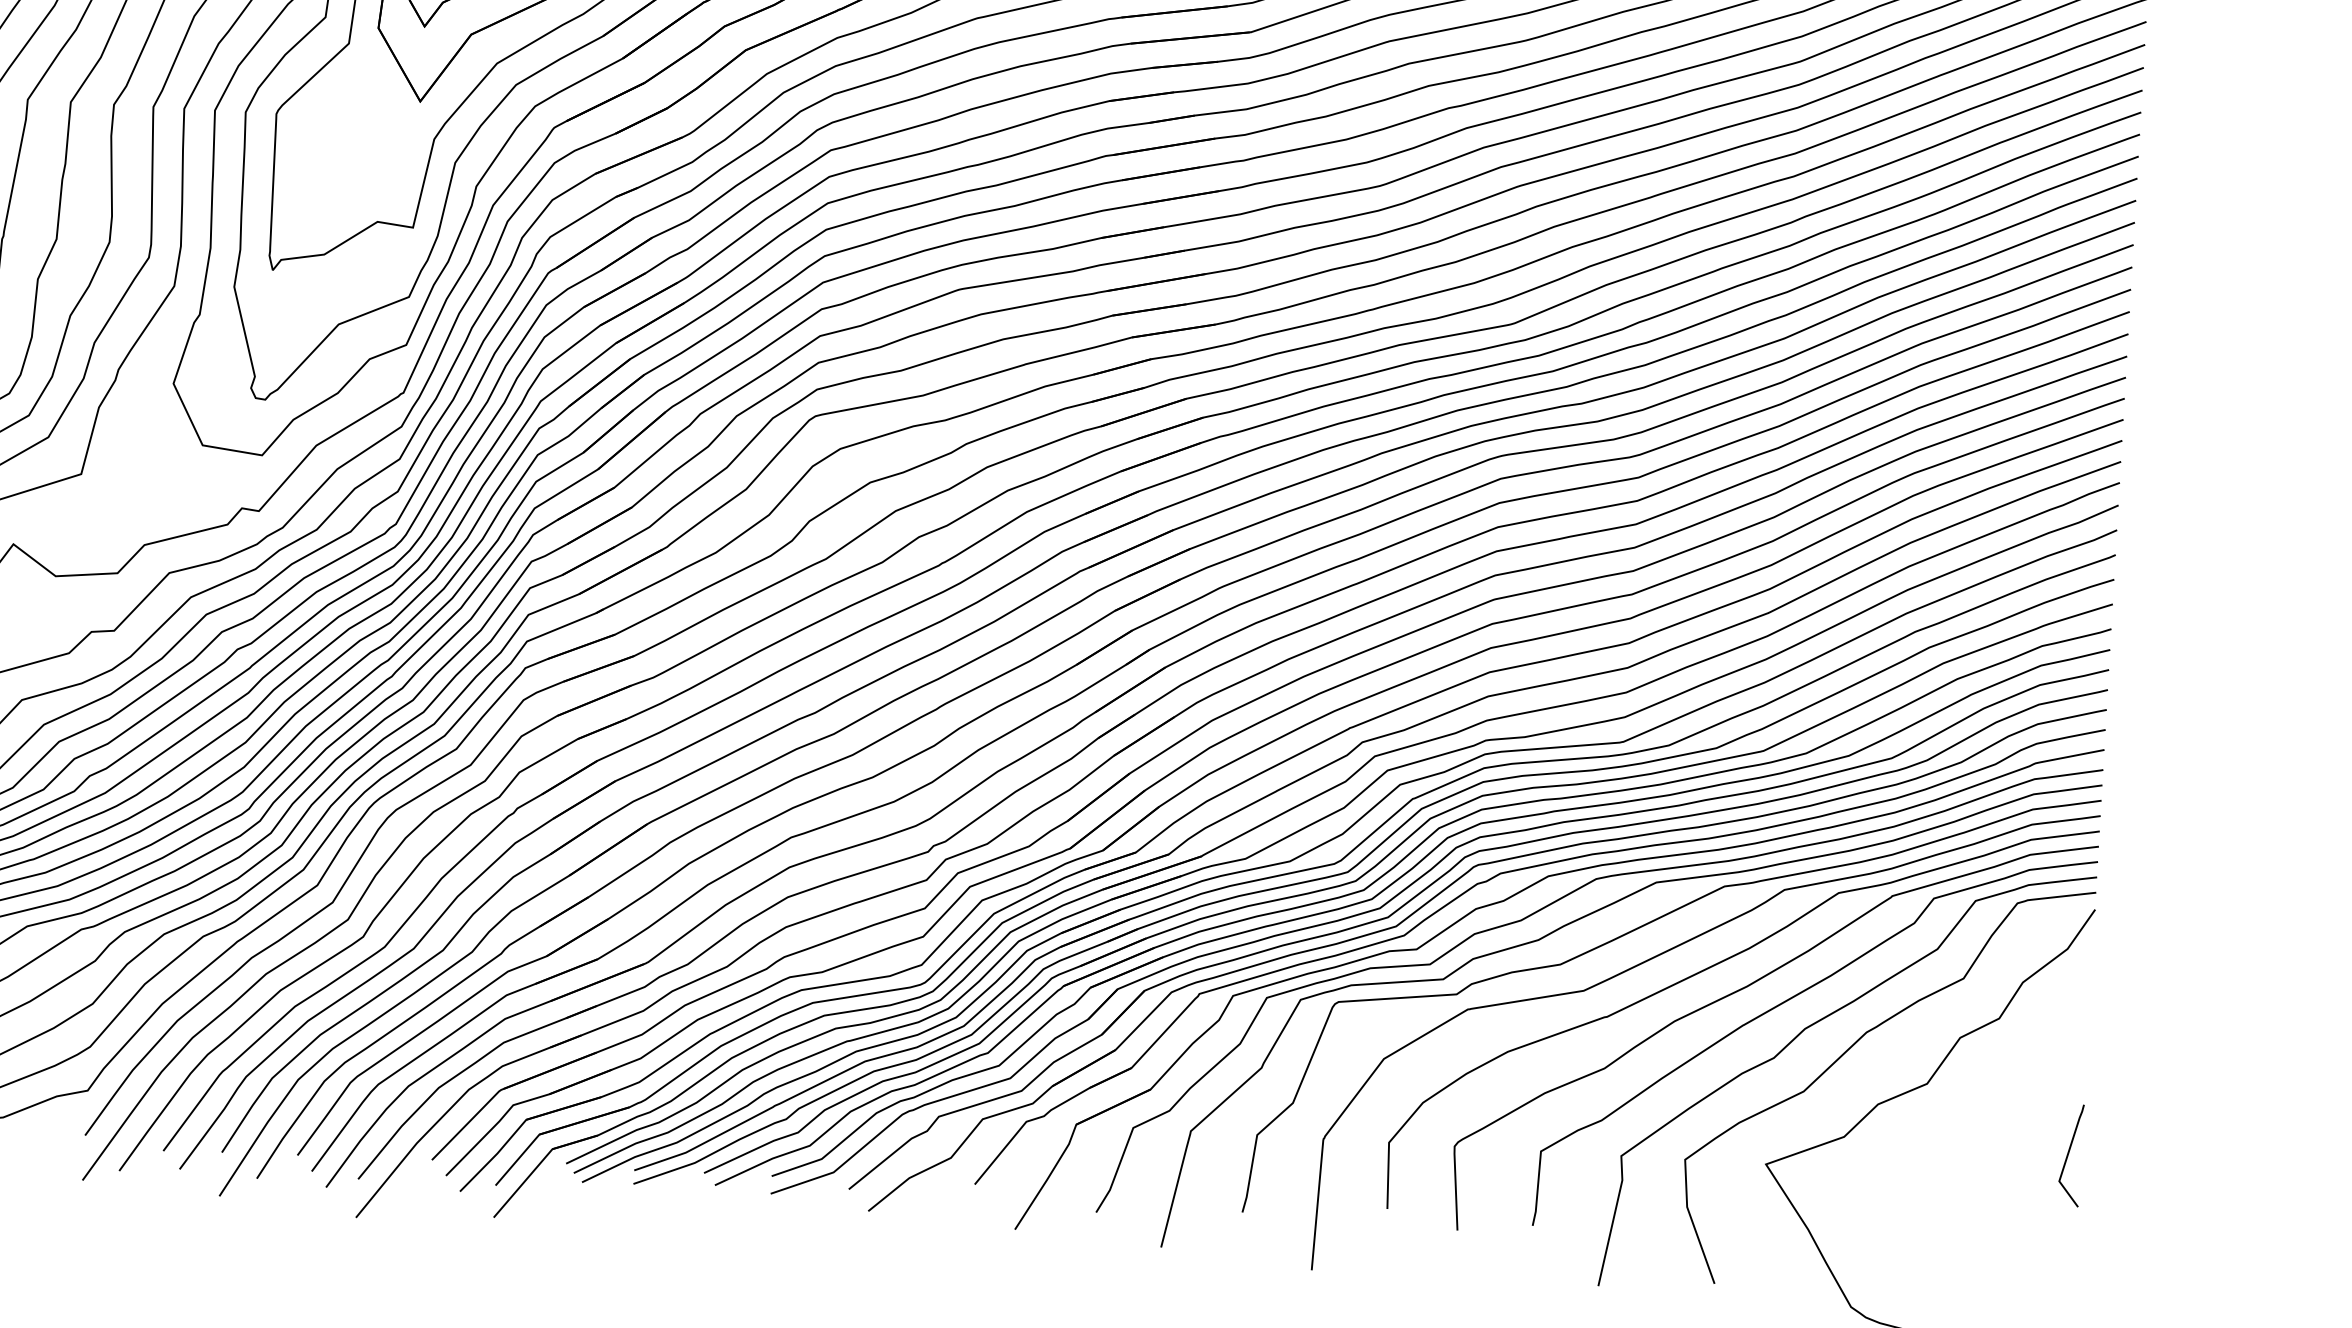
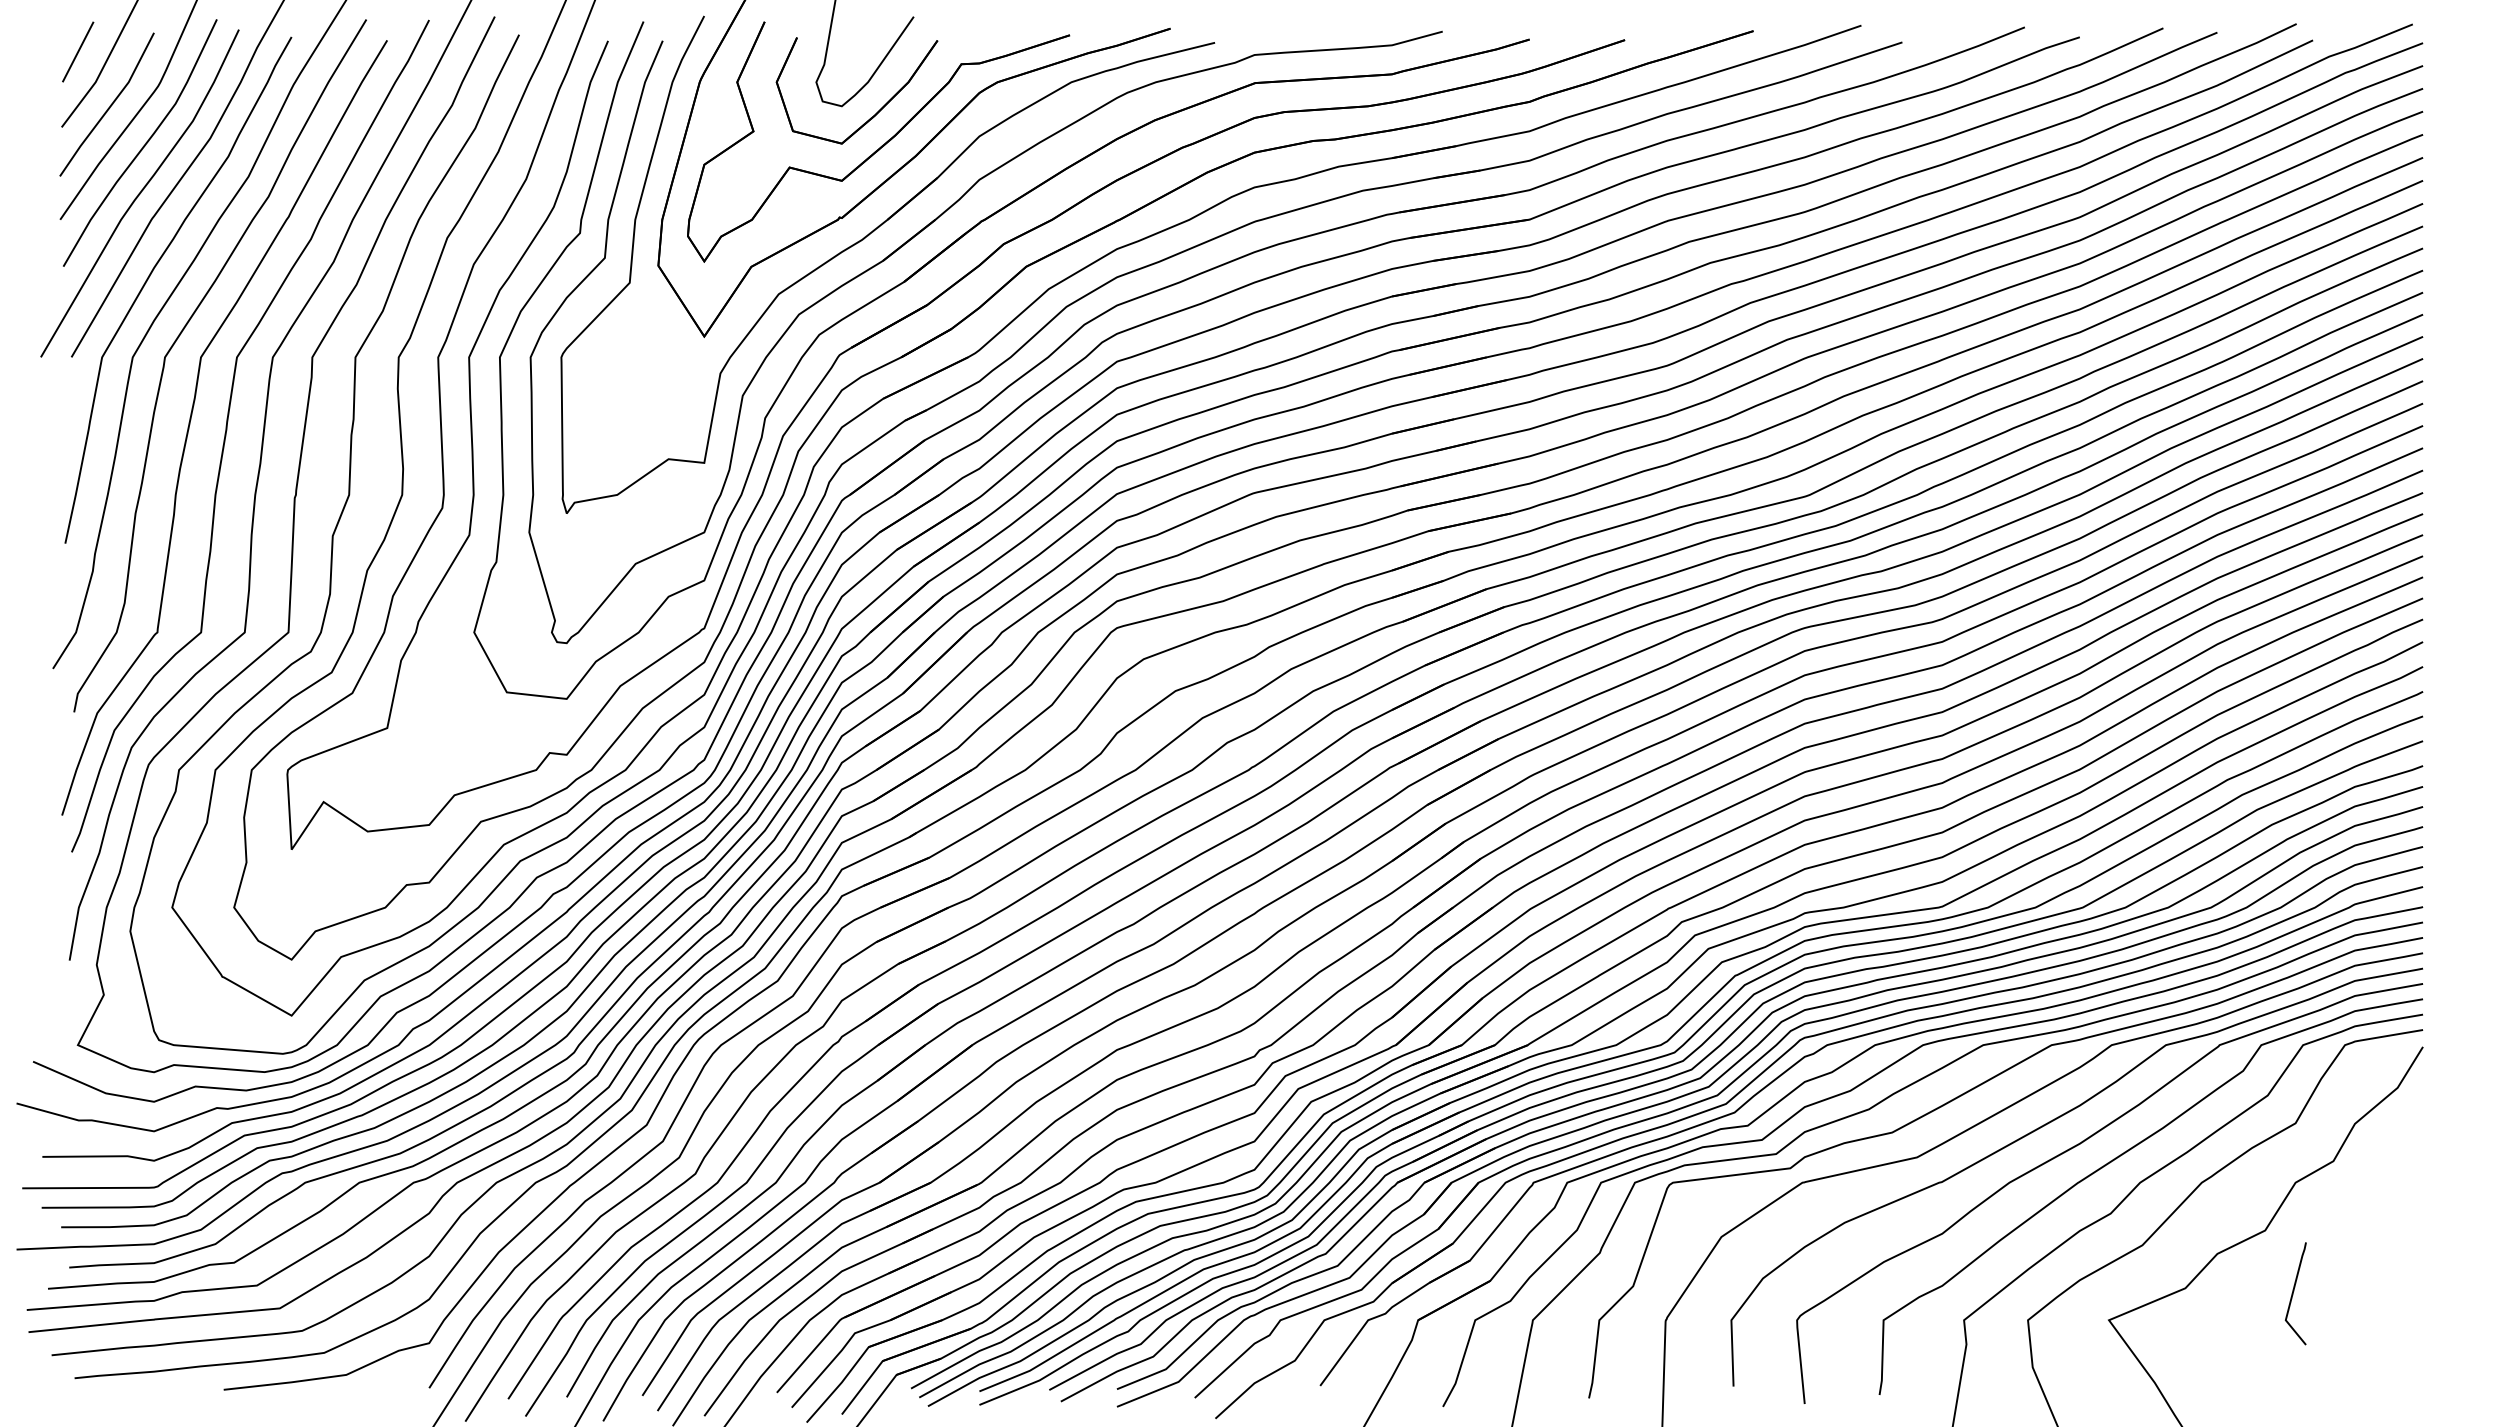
line: (2068, 1155) -> (2293, 1293), moved

